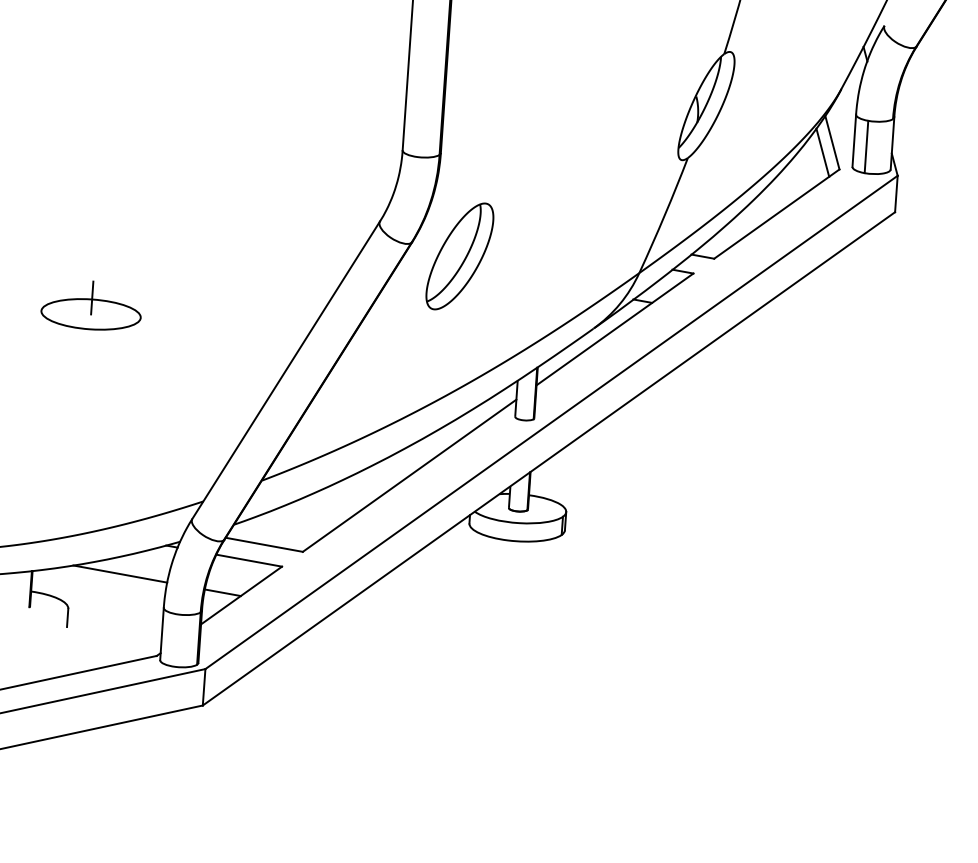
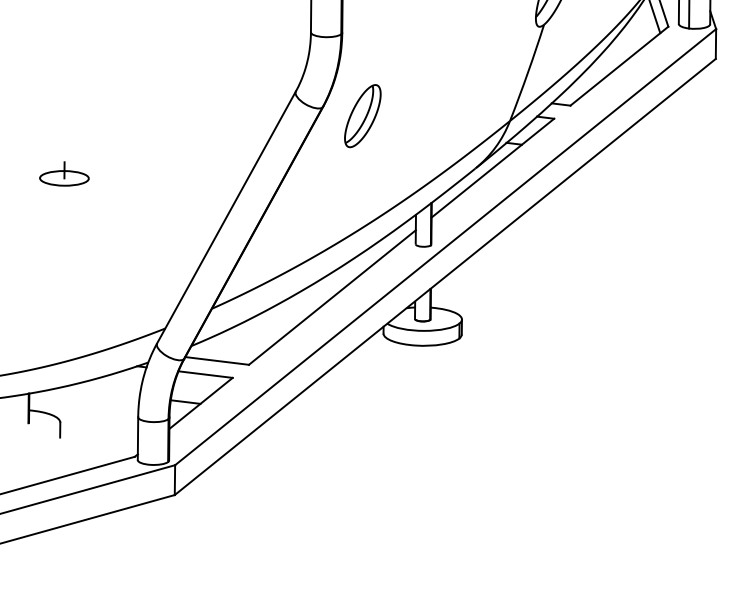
part: (459, 256) -> (362, 116), size x0.7
part: (90, 305) -> (63, 174), size x0.6
line: (120, 573) -> (101, 391), removed

